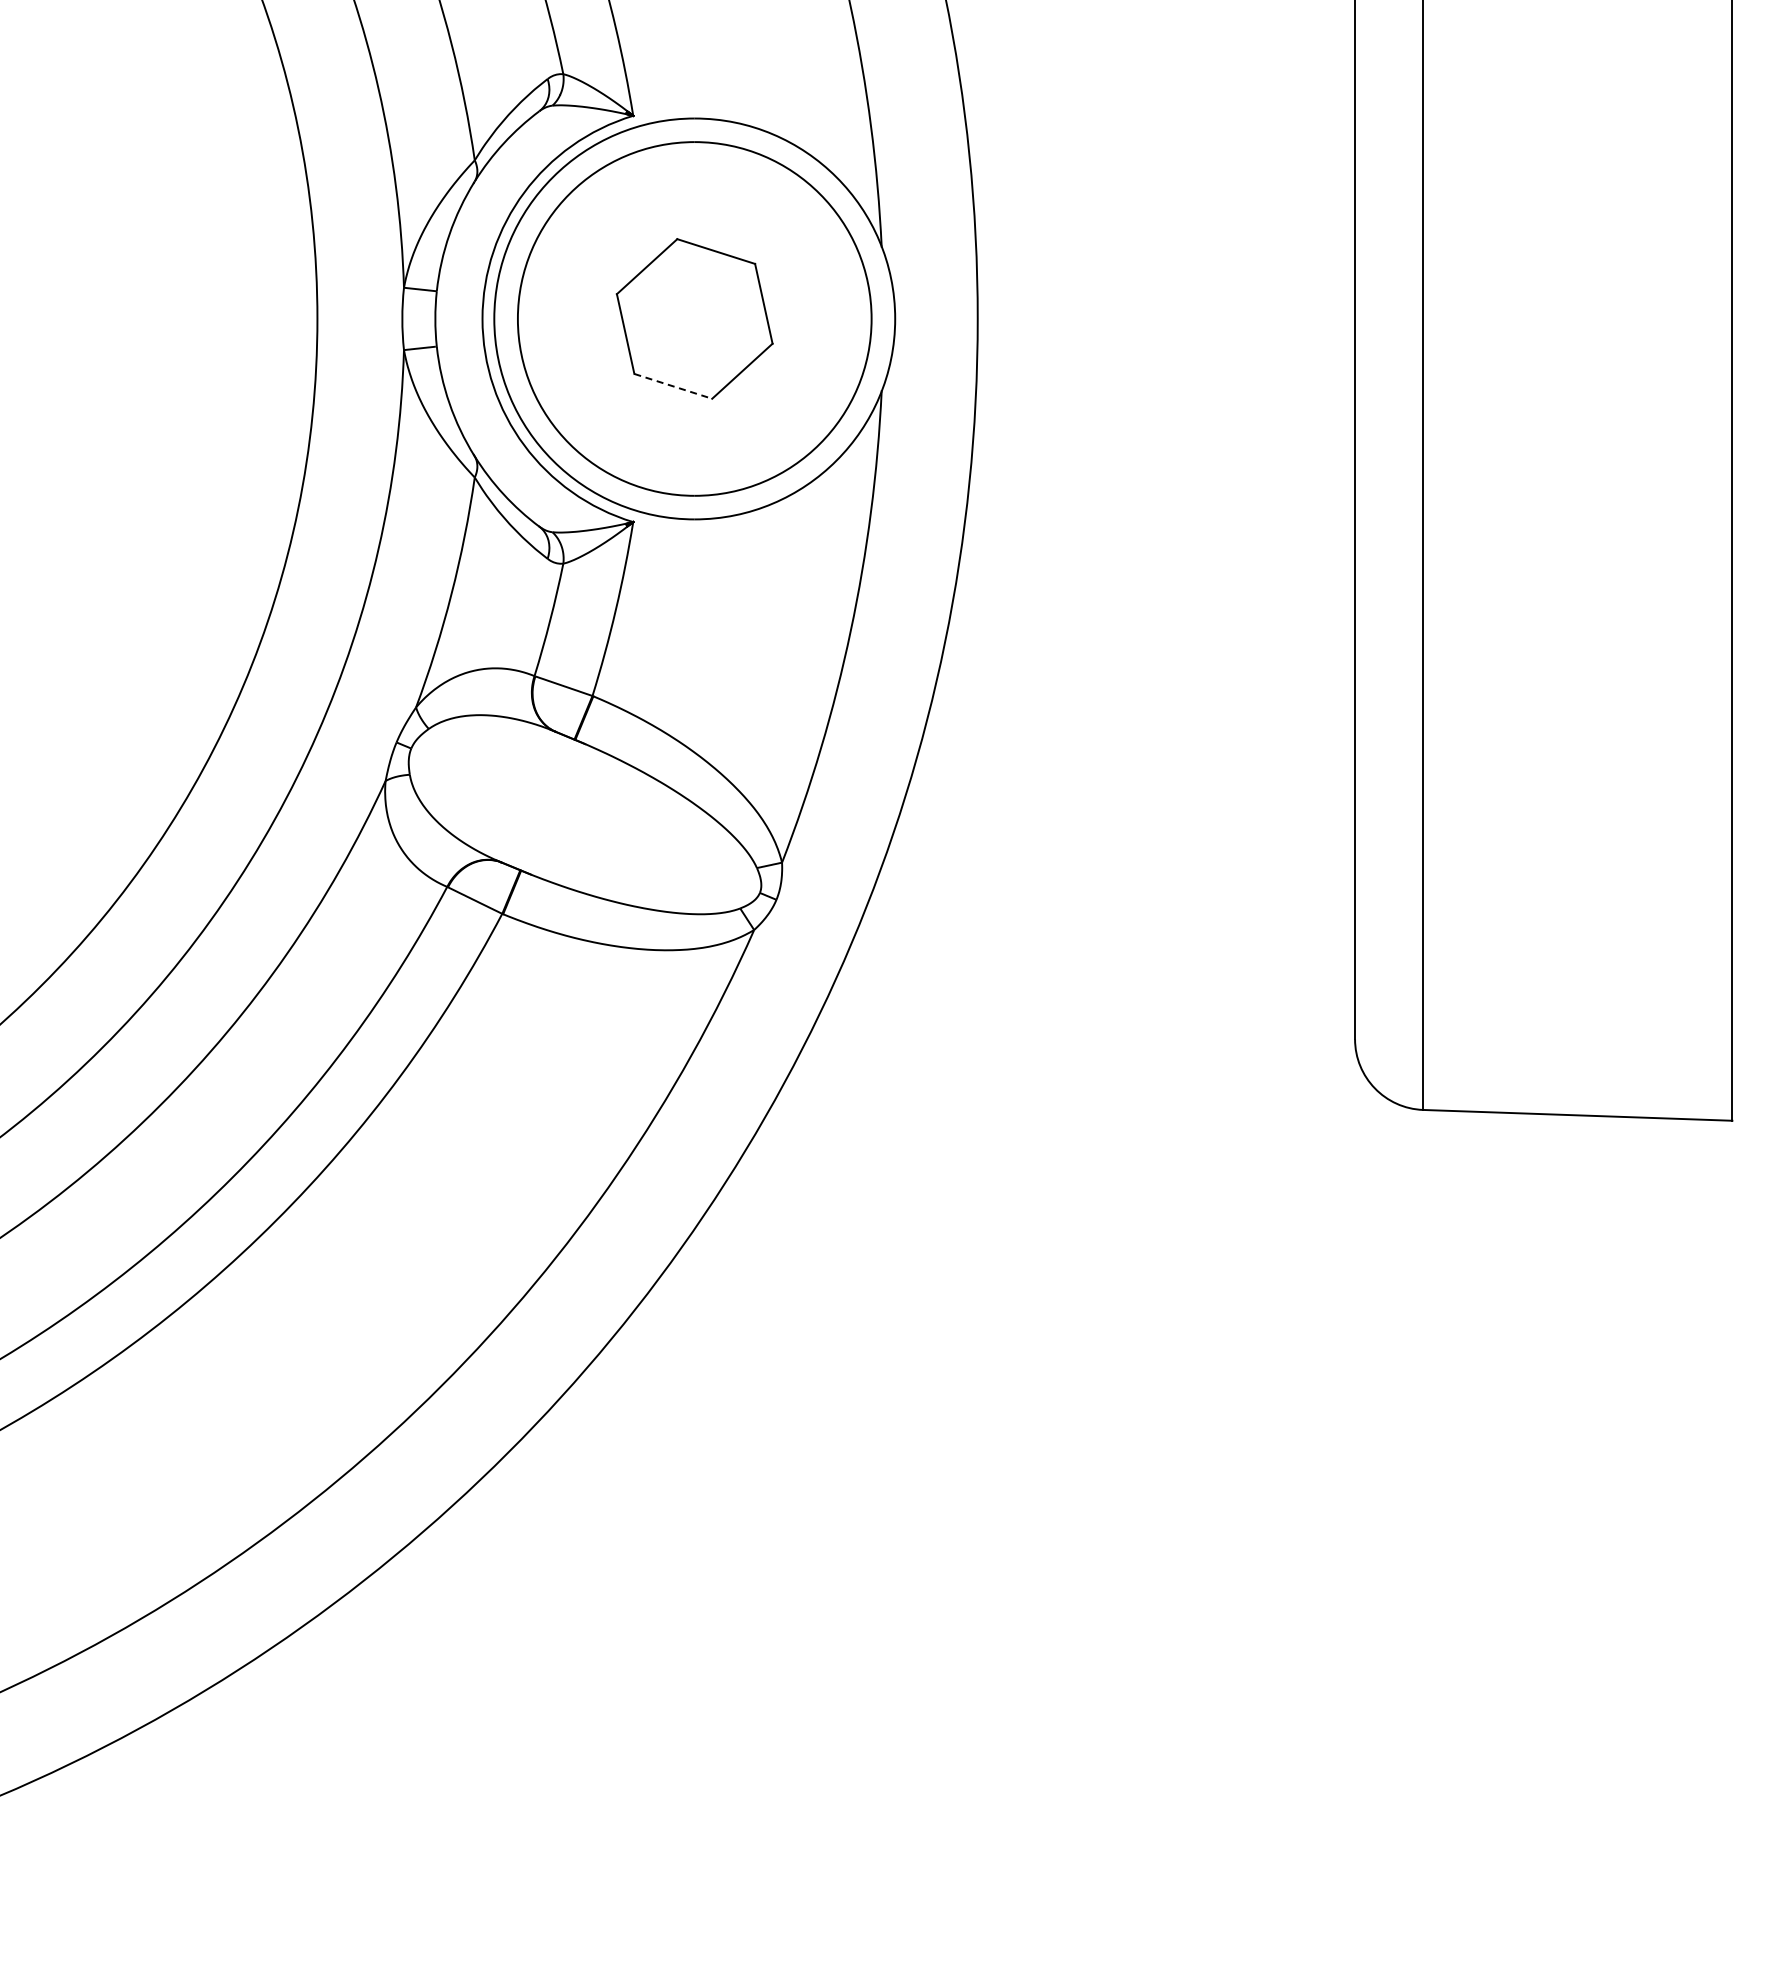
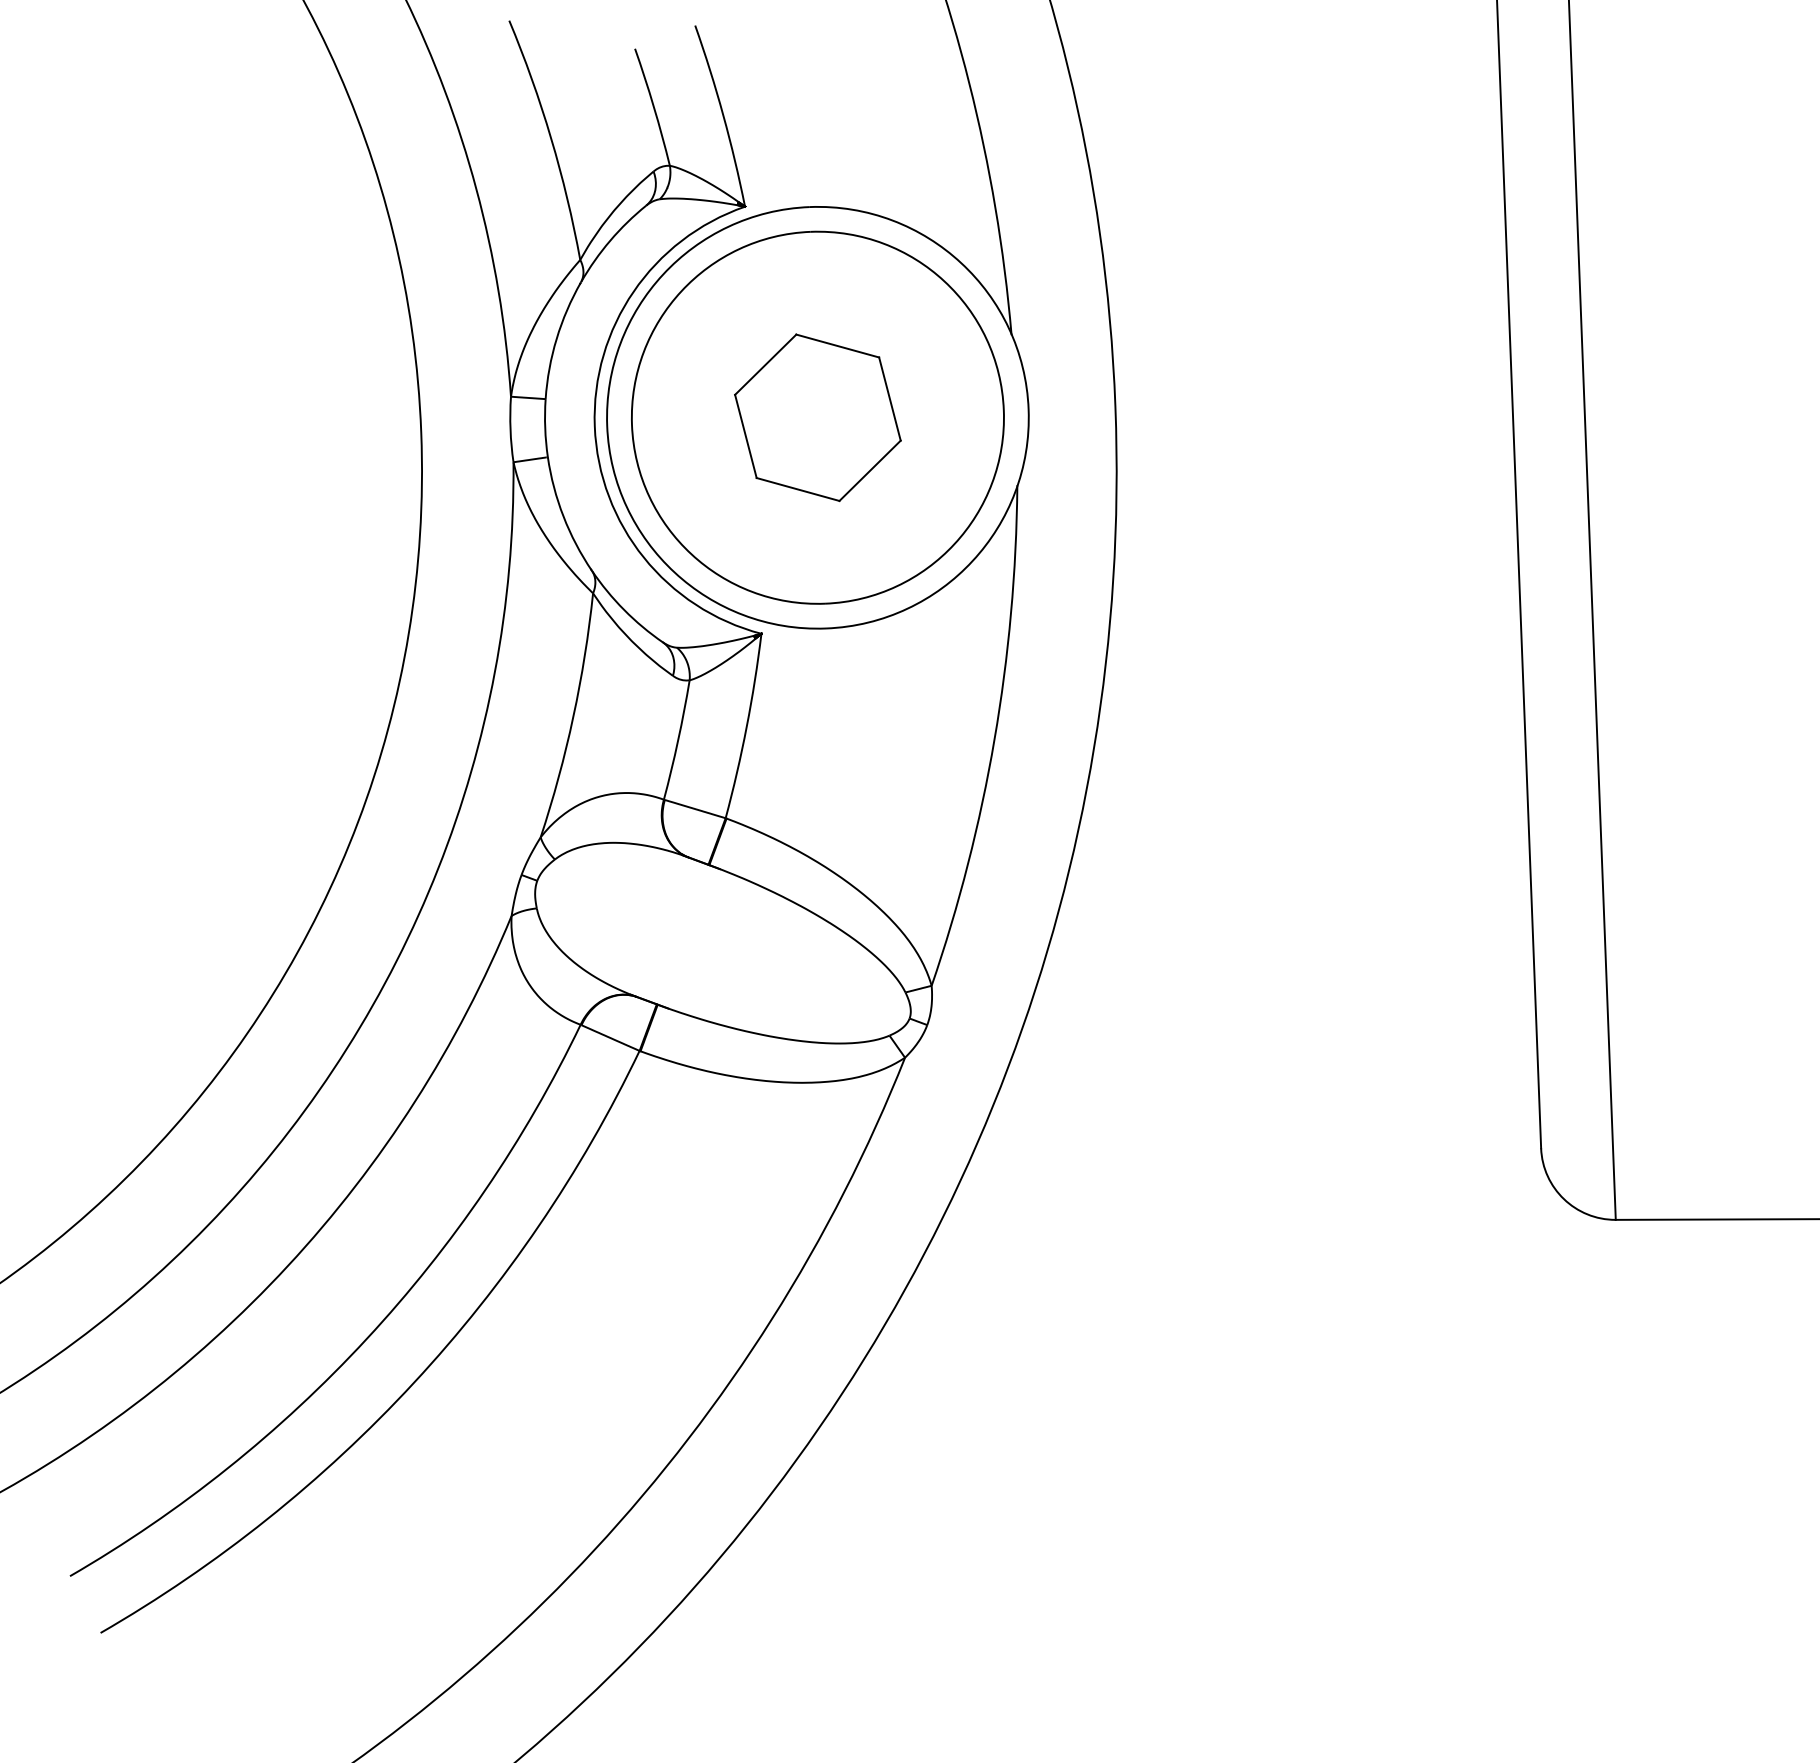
line: (673, 386) -> (798, 489), dashed -> solid

